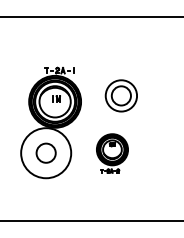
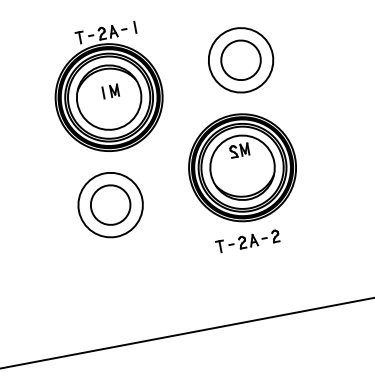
circle: (45, 152) -> (109, 203), size x0.62
part: (112, 153) -> (245, 180), size x1.67

